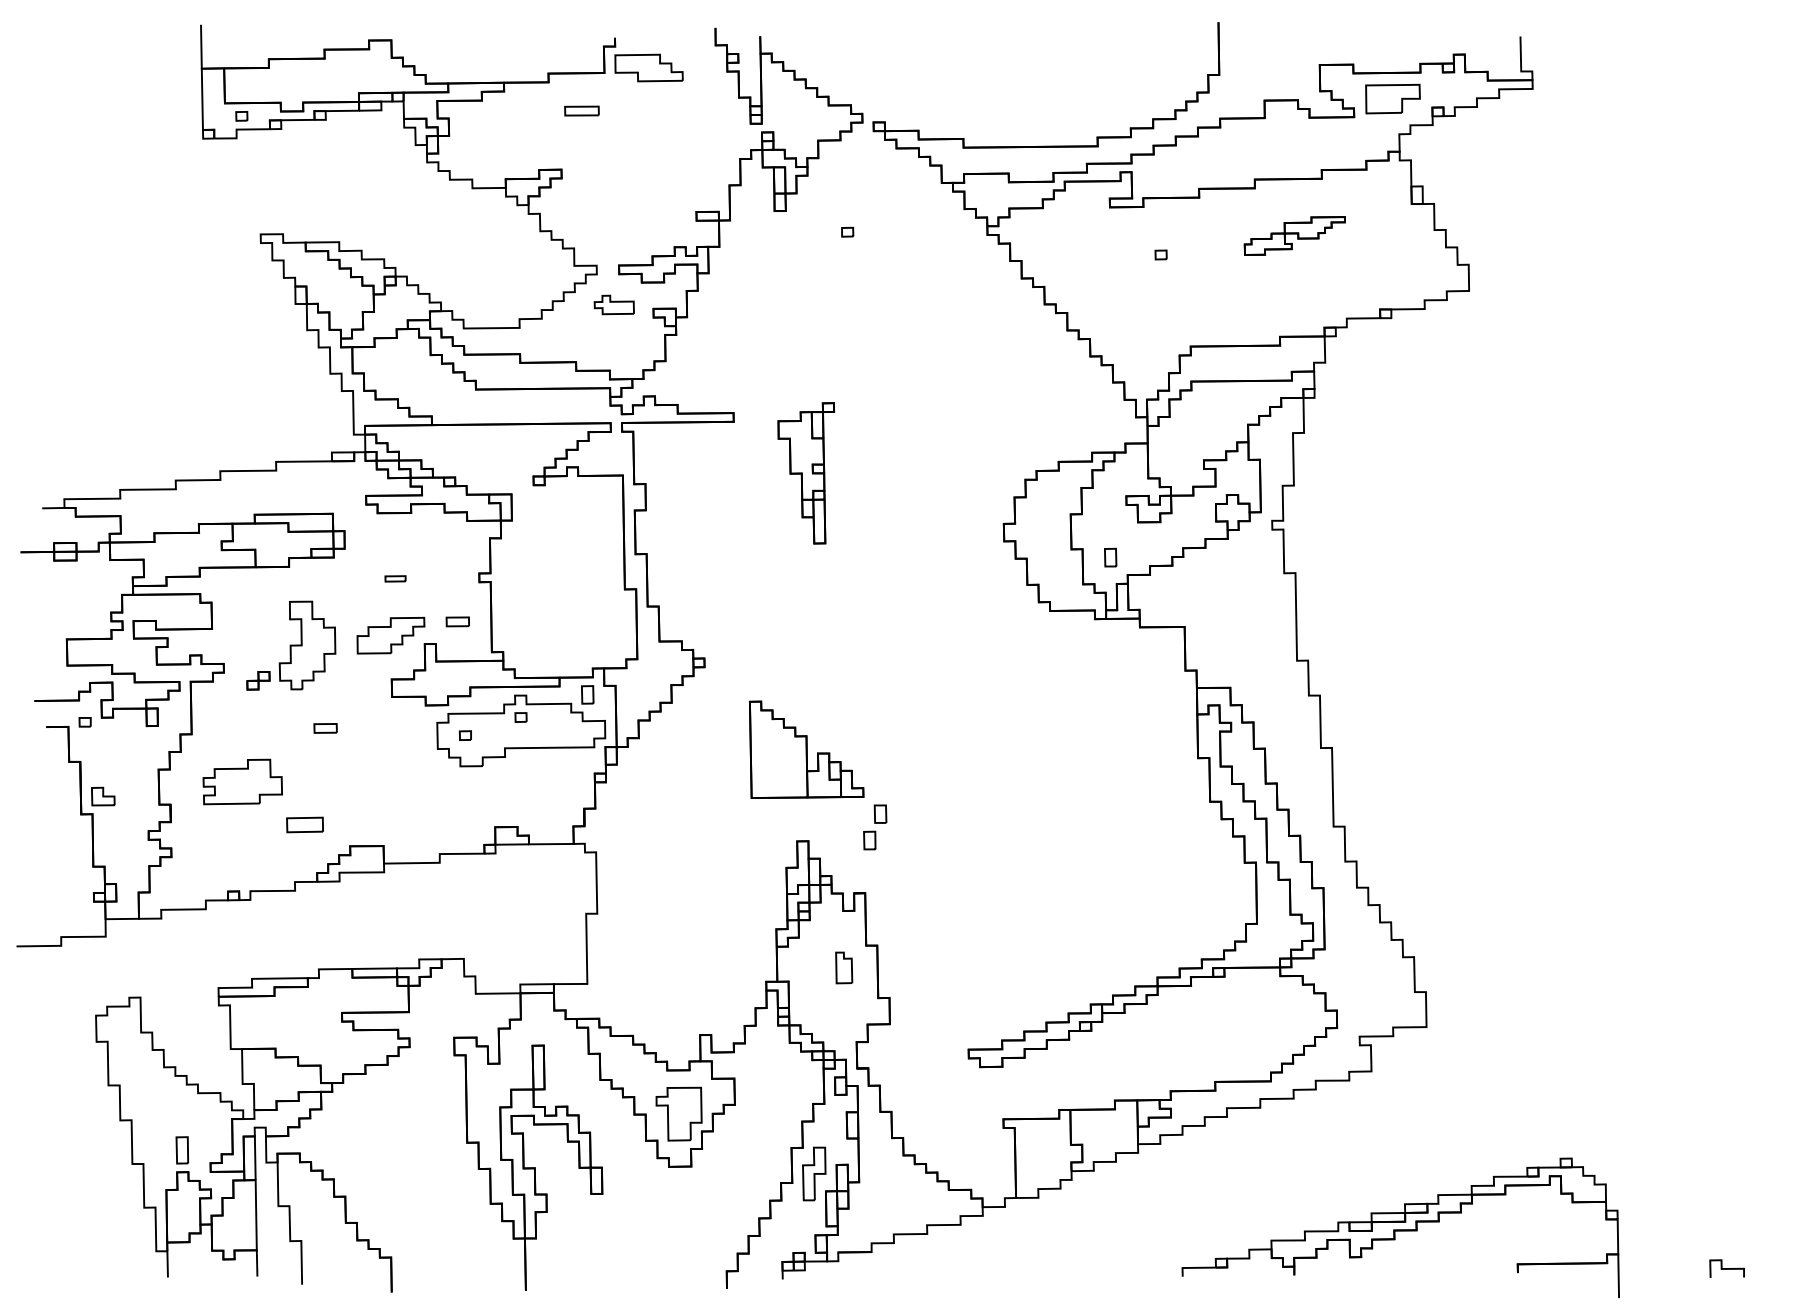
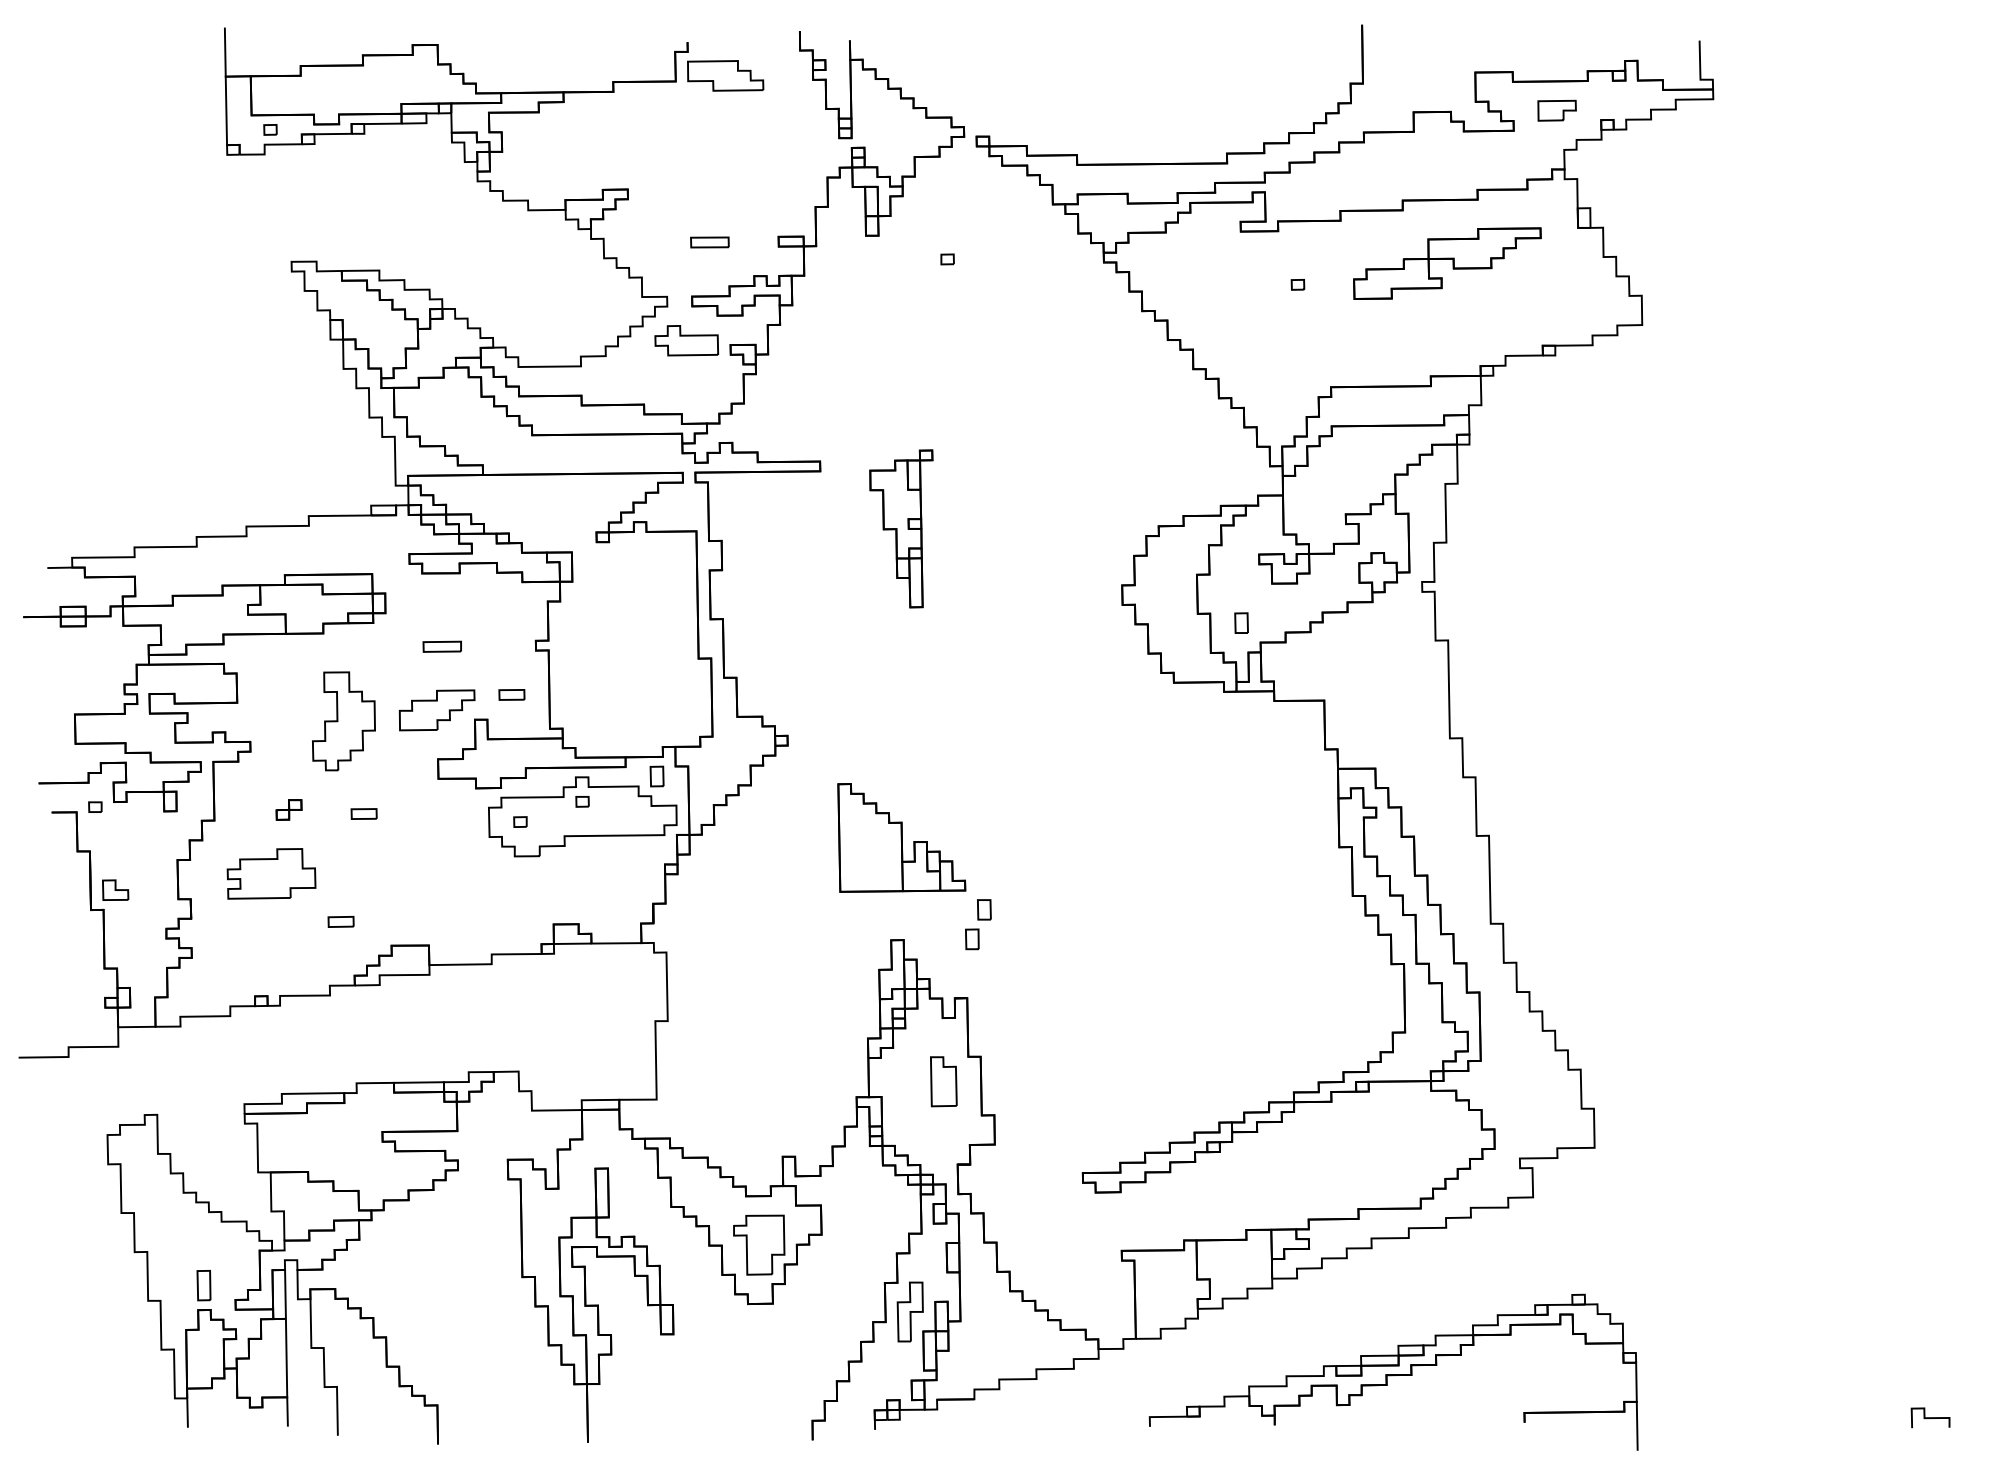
part: (1392, 99) -> (1556, 111), size x0.62
part: (581, 110) -> (709, 241), moved
part: (1294, 235) -> (1447, 263), size x1.67
part: (614, 304) -> (687, 340), size x1.43
part: (395, 578) -> (442, 646), size x1.67
part: (258, 680) -> (289, 809), moved
part: (304, 824) -> (340, 921), size x0.62
part: (843, 967) -> (942, 1081), size x1.43
part: (1400, 1227) -> (1393, 1371), moved

